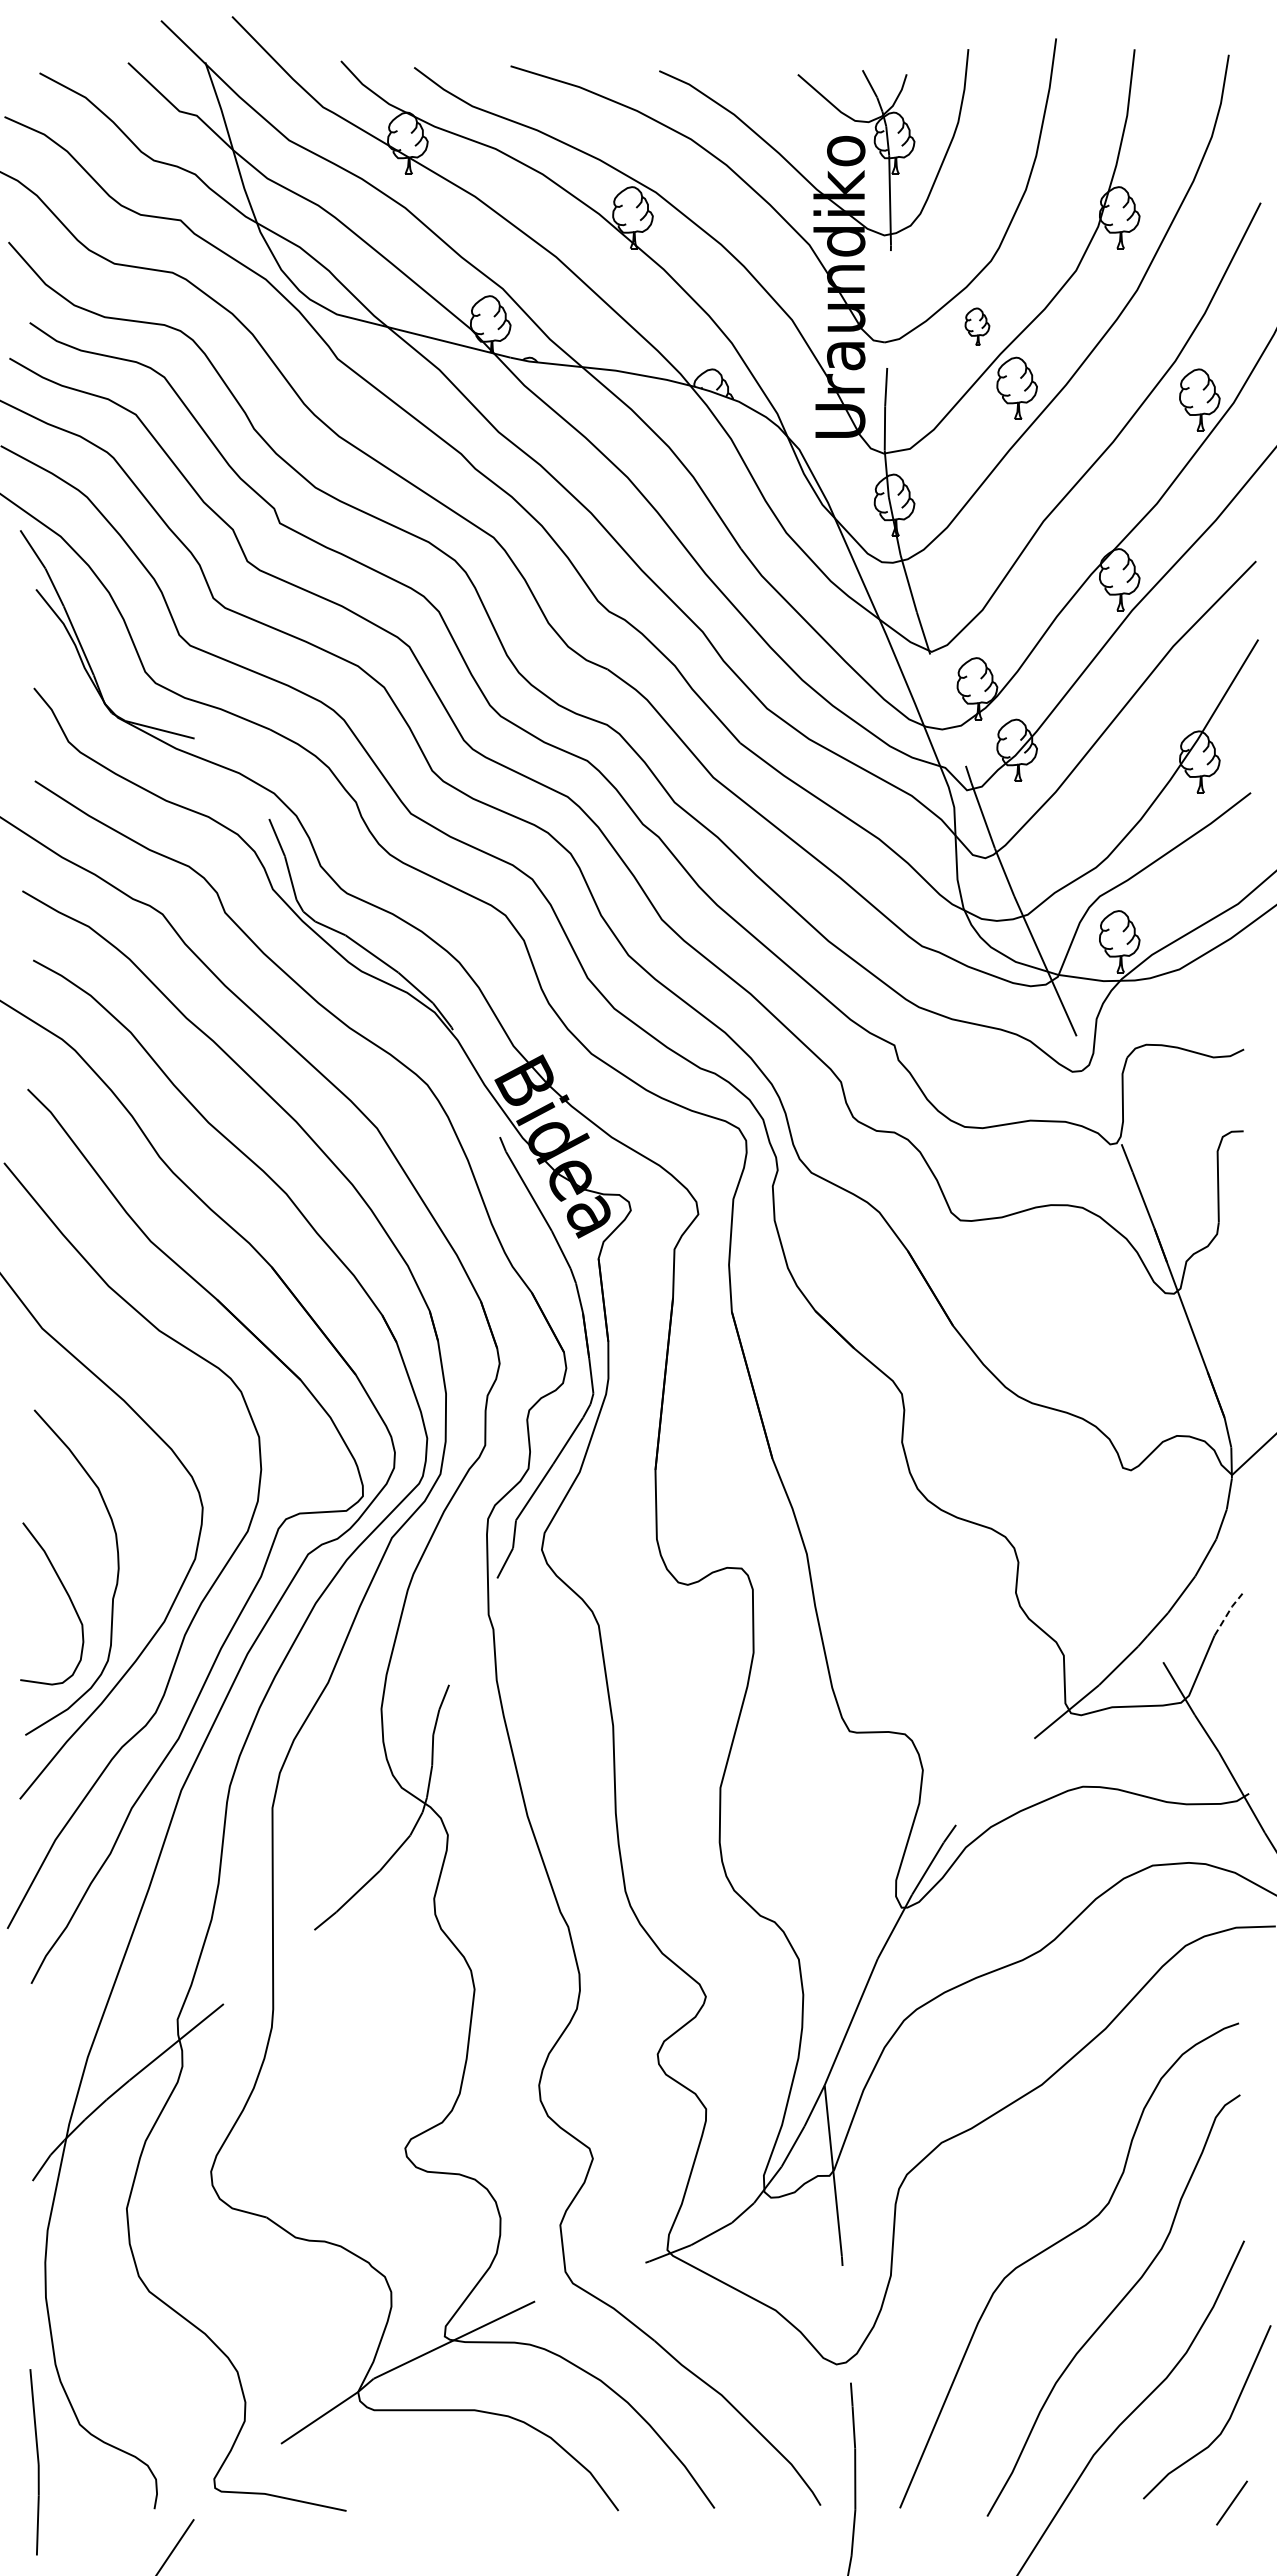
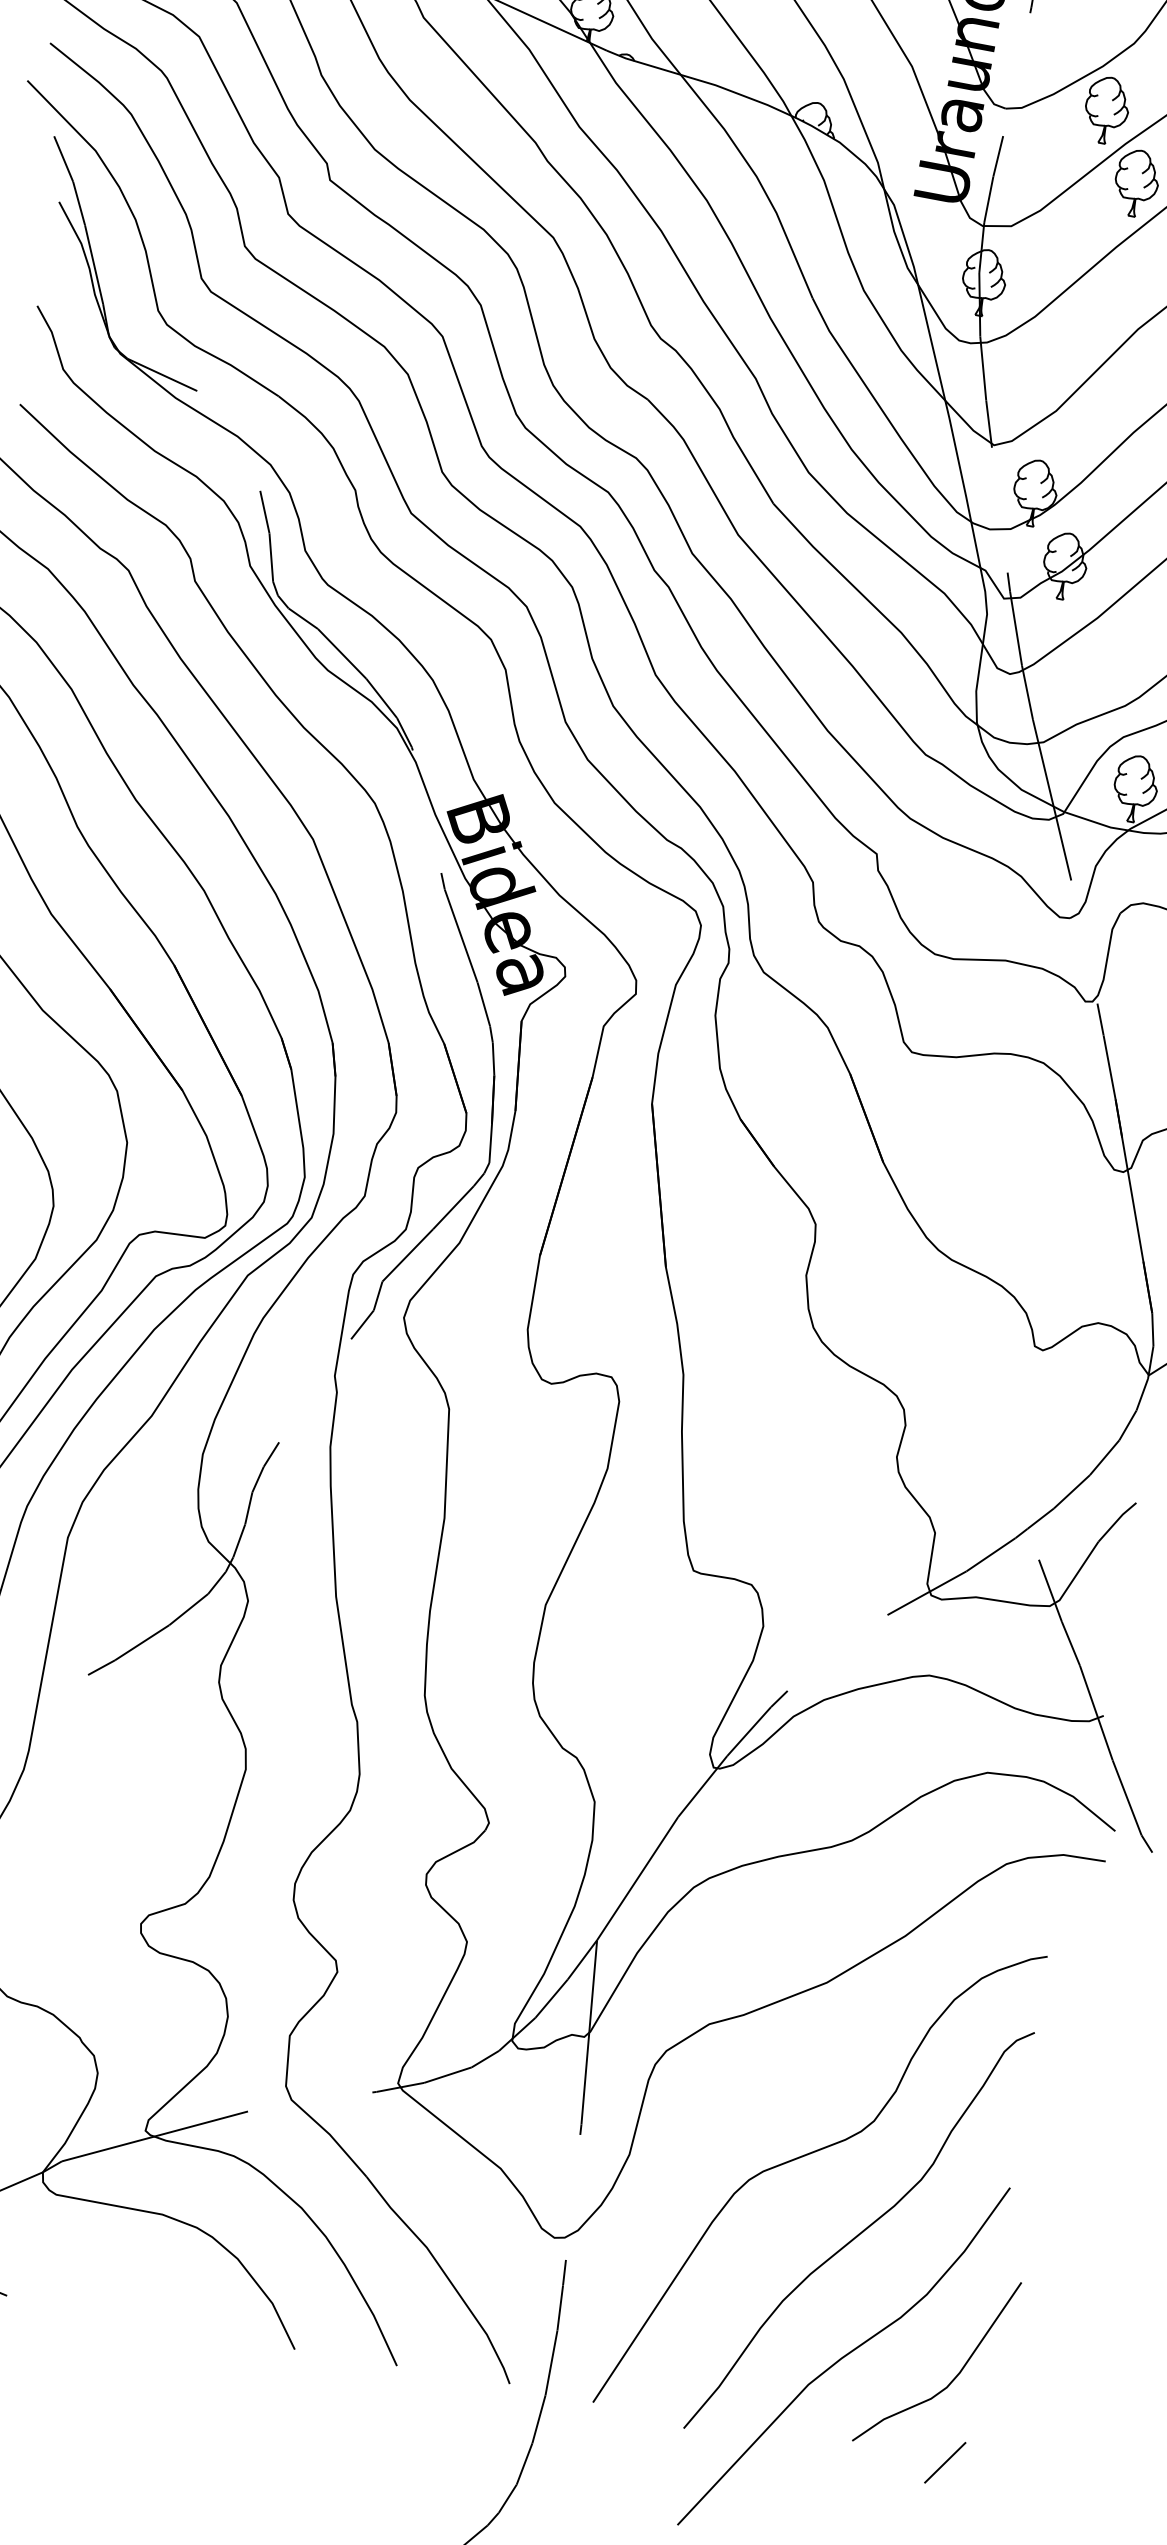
part: (977, 326) -> (1106, 110), size x1.67
line: (1227, 1613) -> (1116, 1520), dashed -> solid

